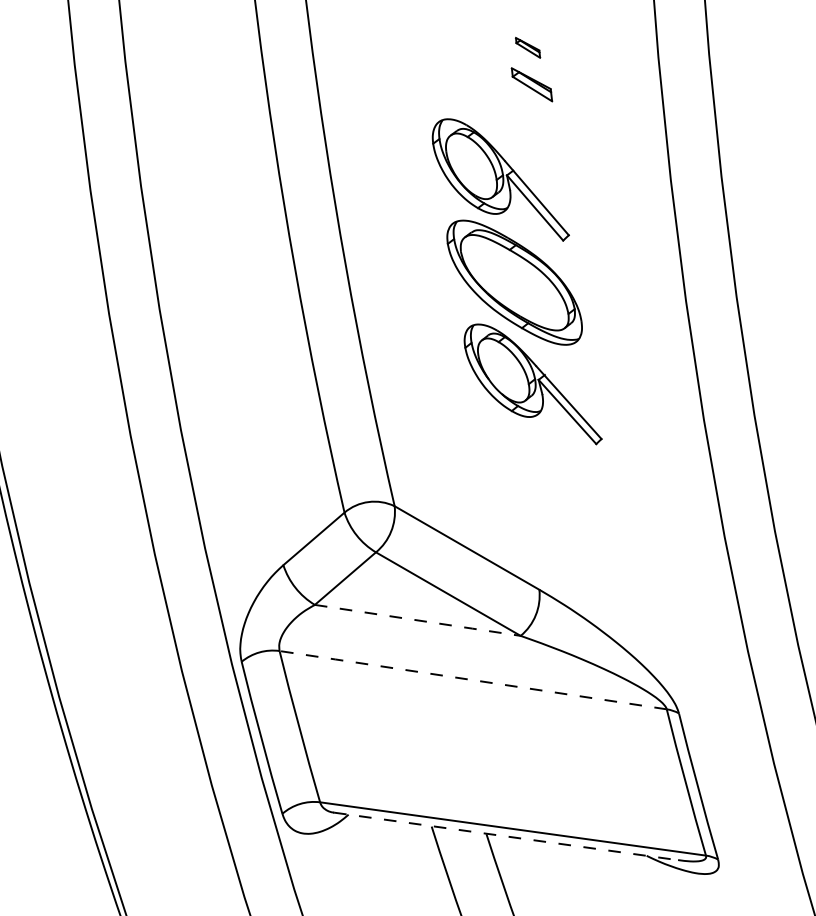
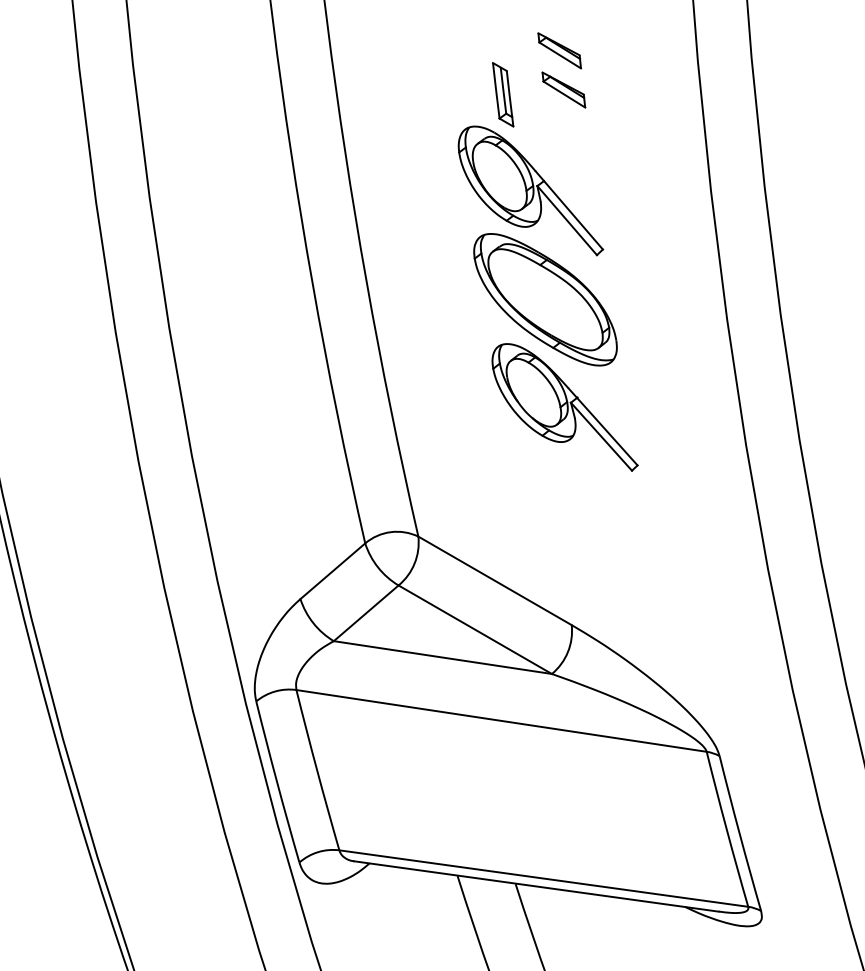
part: (527, 47) -> (559, 50), size x1.67
part: (474, 89) -> (502, 95), added
line: (419, 620) -> (444, 657), dashed -> solid
line: (473, 680) -> (501, 721), dashed -> solid
line: (506, 836) -> (536, 886), dashed -> solid

